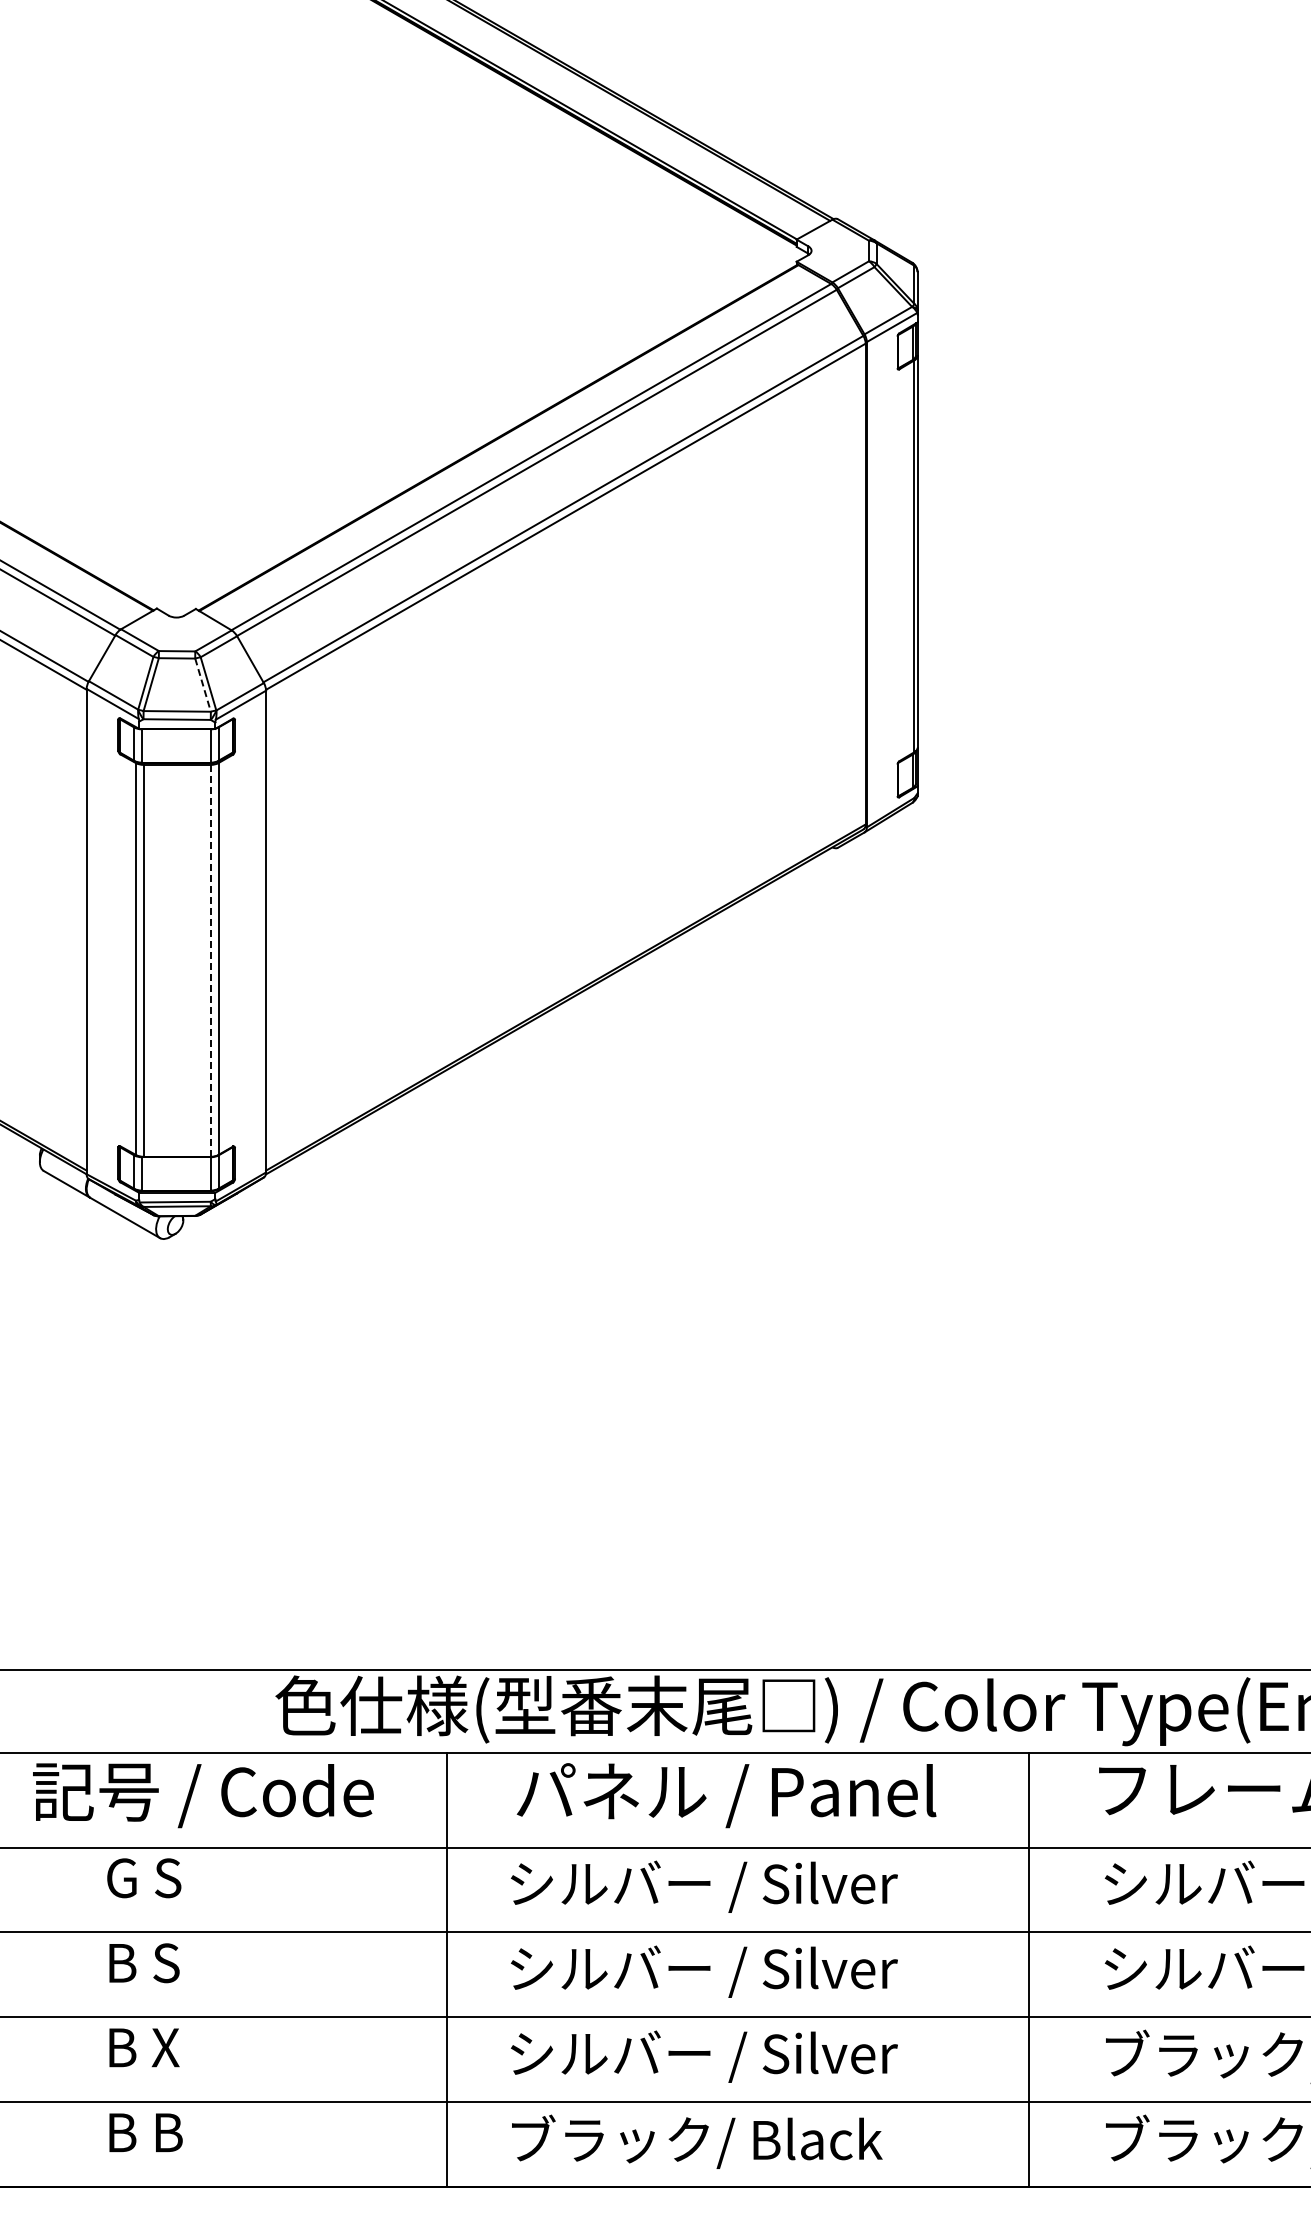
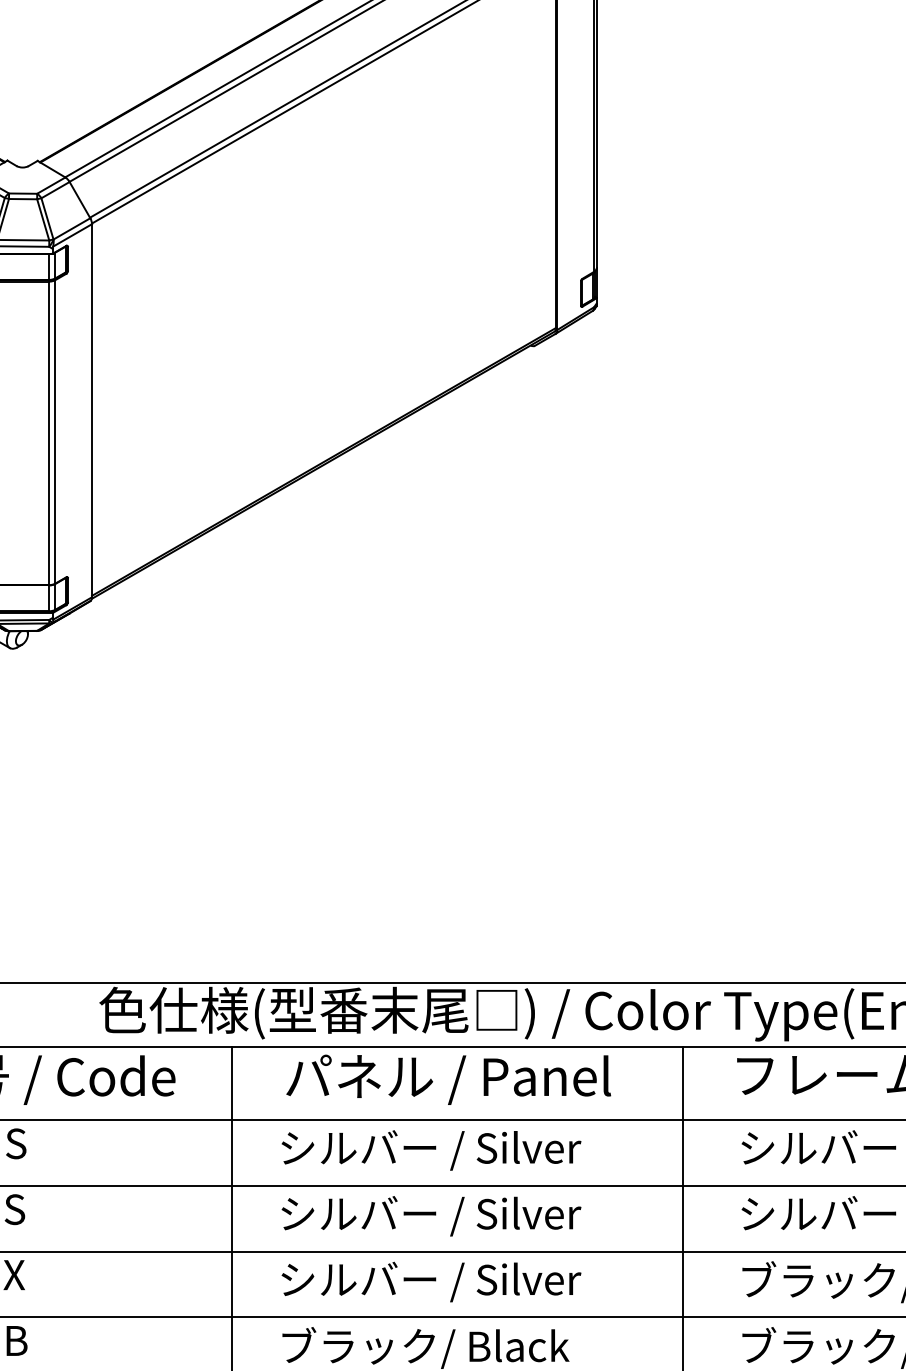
line: (203, 685) -> (43, 220), dashed -> solid
line: (210, 960) -> (49, 433), dashed -> solid

